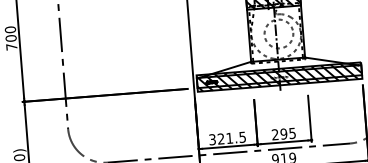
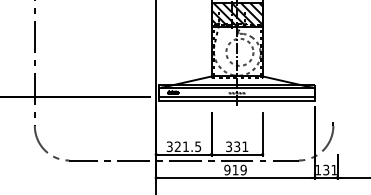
hatch: (278, 76) -> (236, 92), removed
text: (284, 133) -> (237, 146), 295 -> 331

